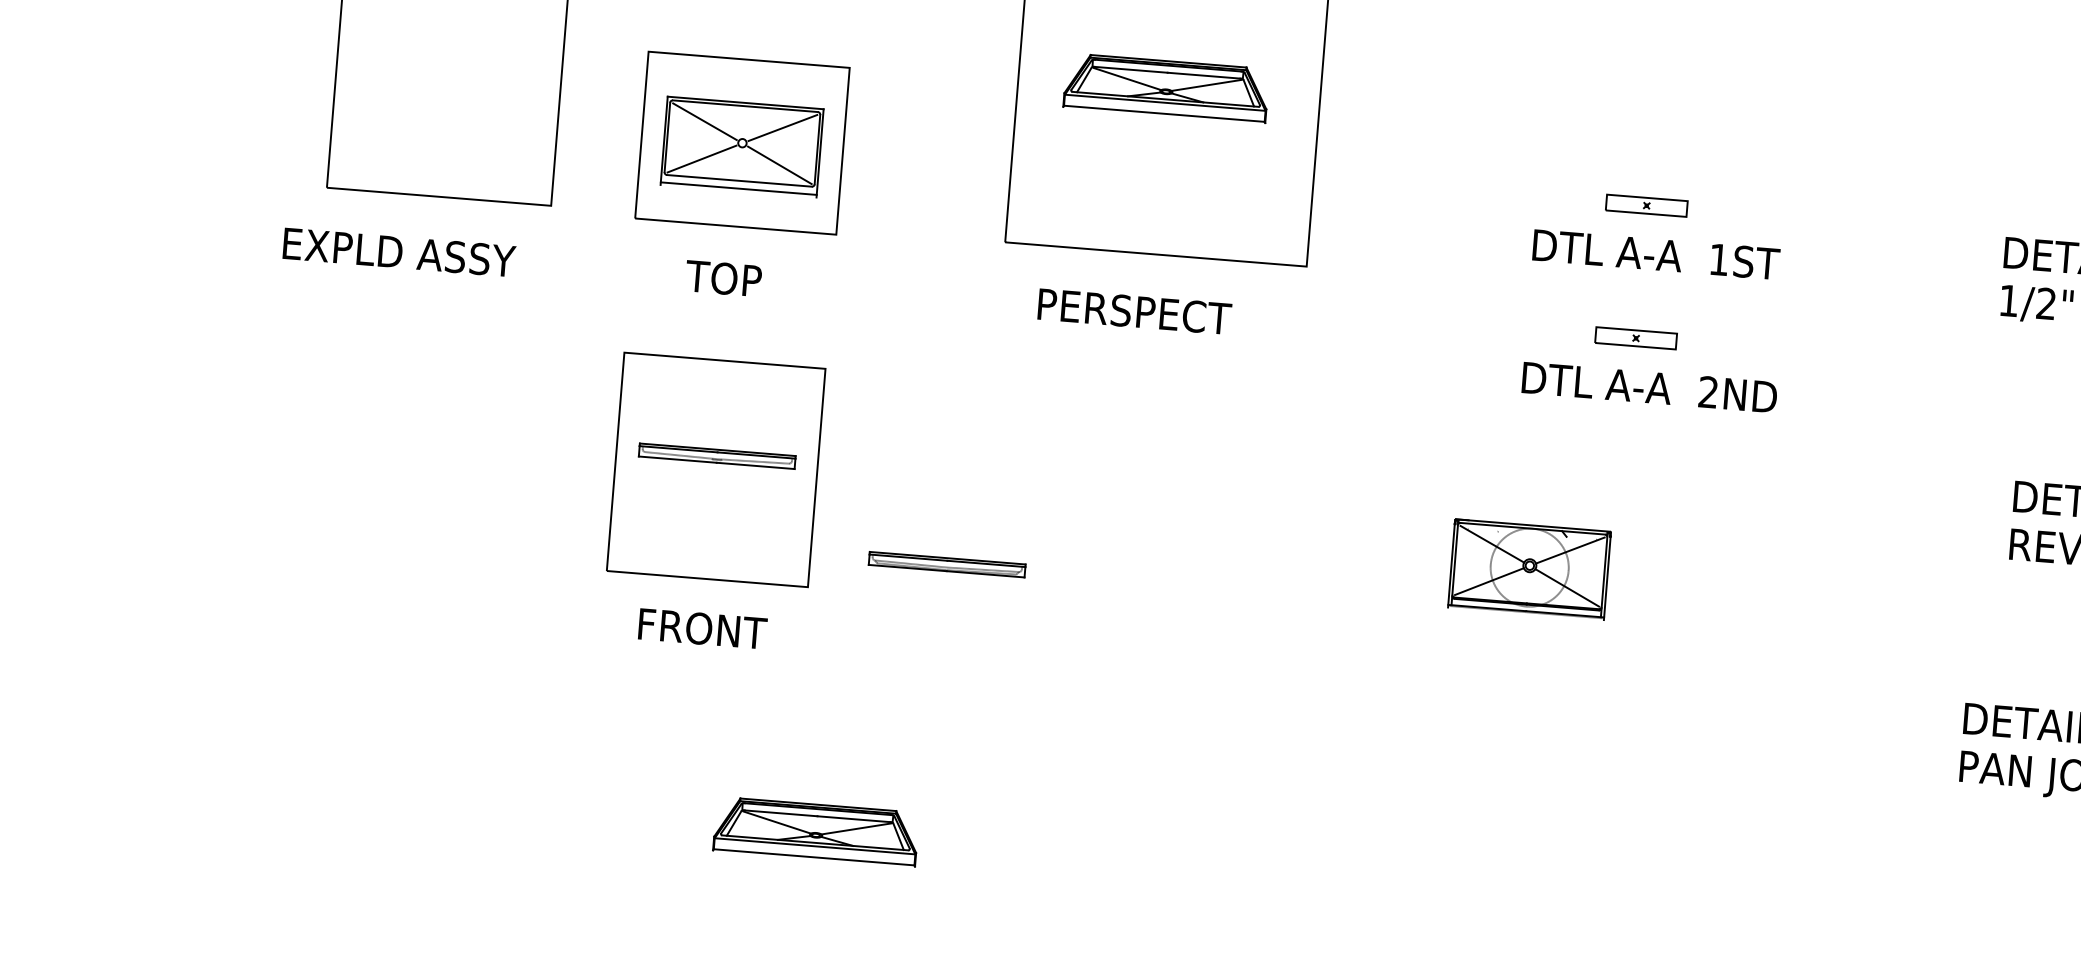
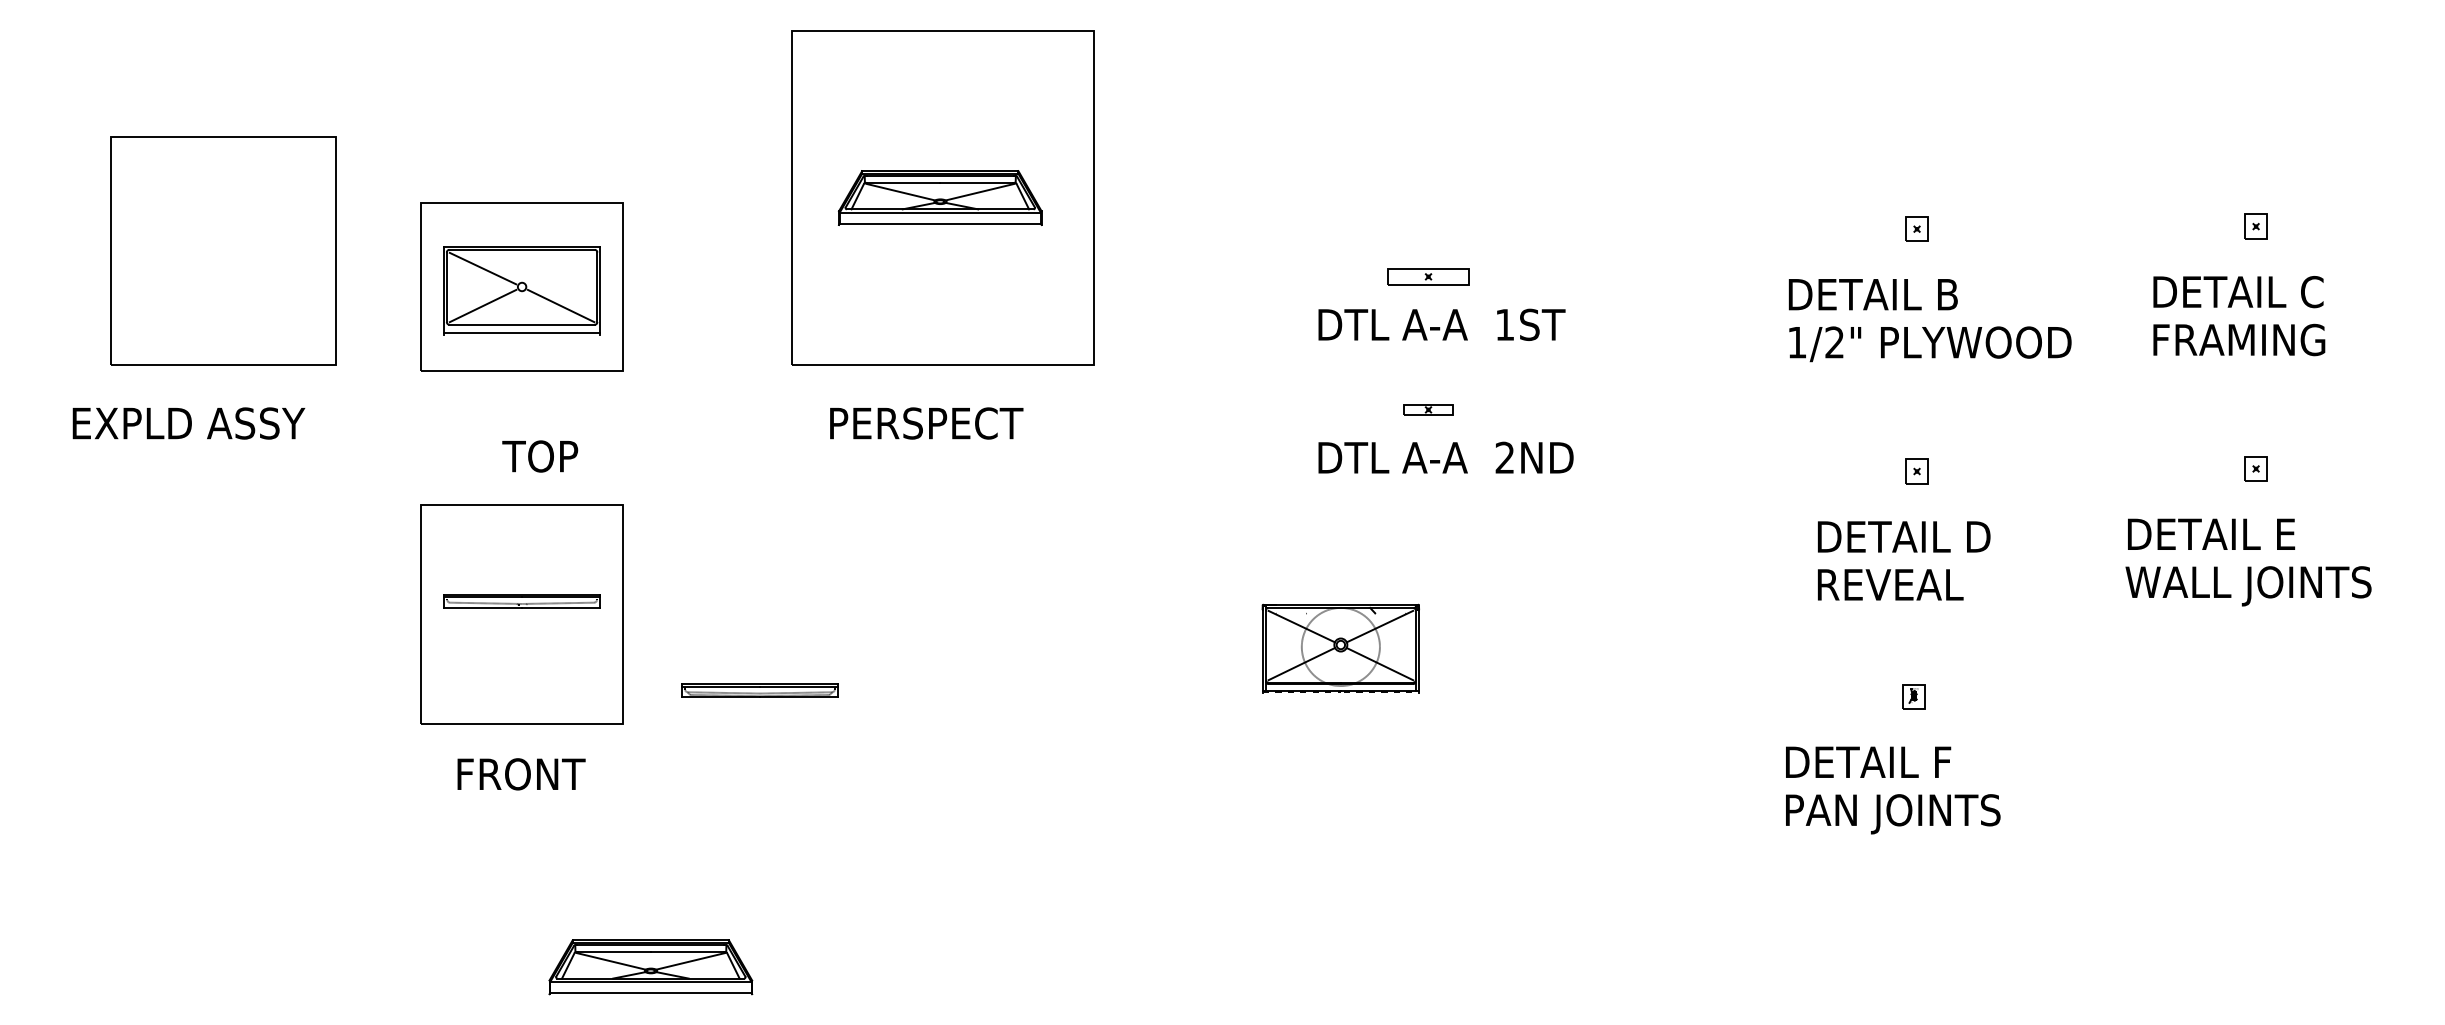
line: (783, 127) -> (561, 268), removed
text: (723, 278) -> (540, 456), moved
part: (1636, 338) -> (1428, 409), size x0.6

